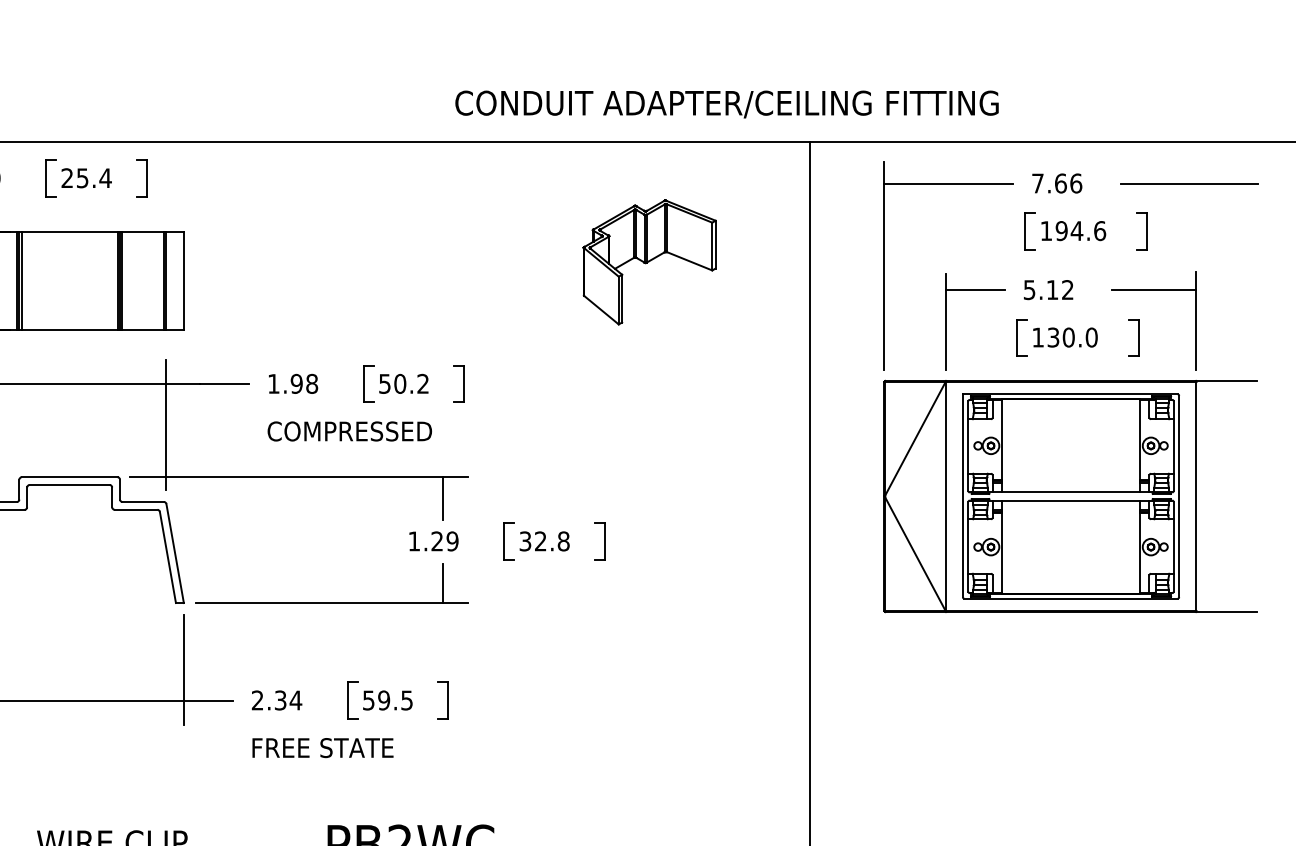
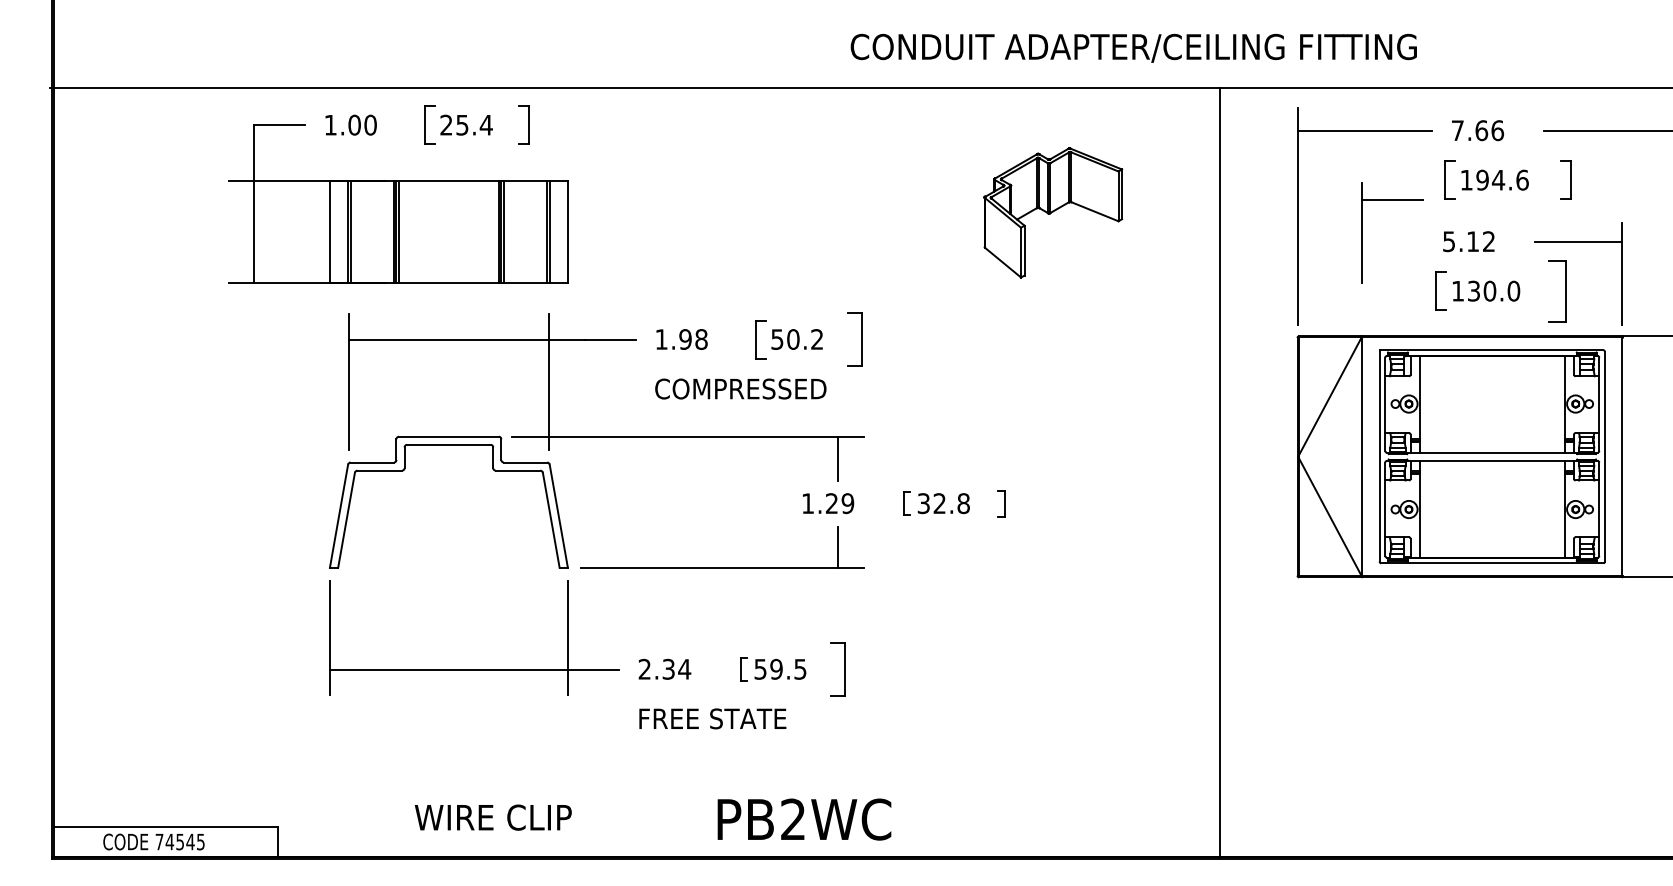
part: (946, 321) -> (1362, 232), moved
part: (1133, 336) -> (1557, 290), size x1.6
part: (458, 383) -> (854, 339), size x1.4
part: (508, 541) -> (906, 503), size x0.6
part: (599, 541) -> (1000, 503), size x0.7
part: (352, 700) -> (743, 669), size x0.6
part: (442, 700) -> (837, 669), size x1.4

